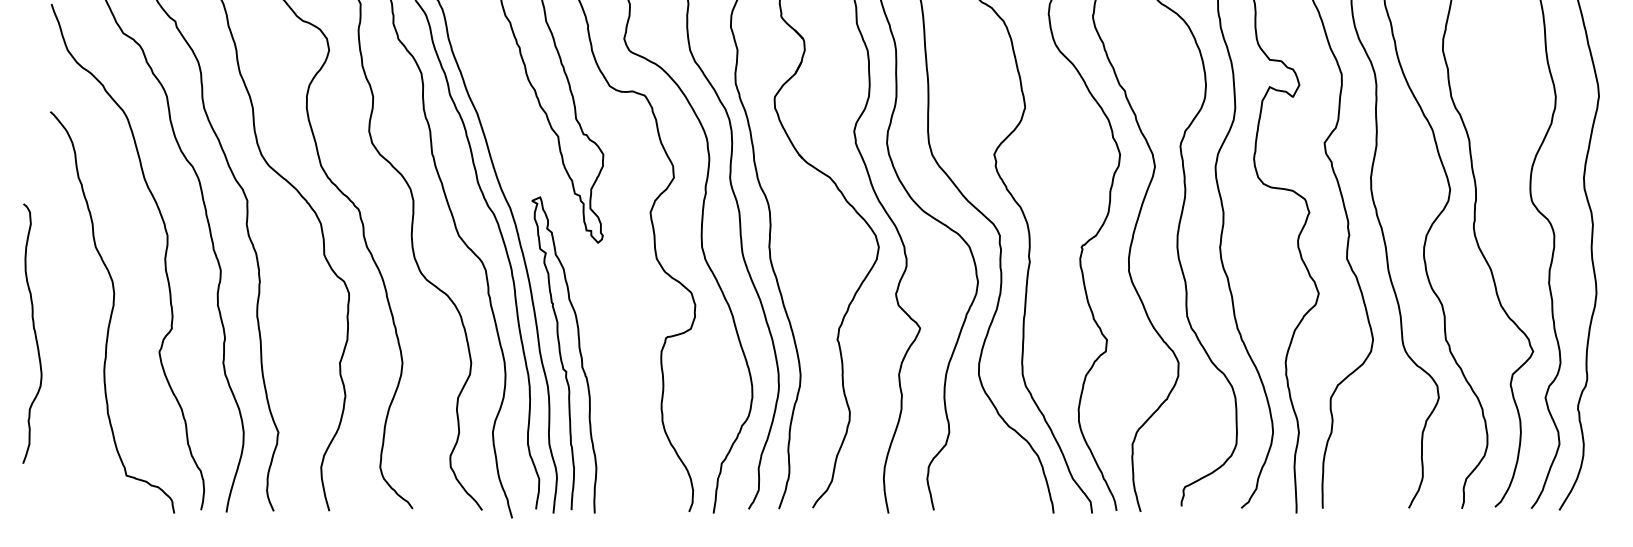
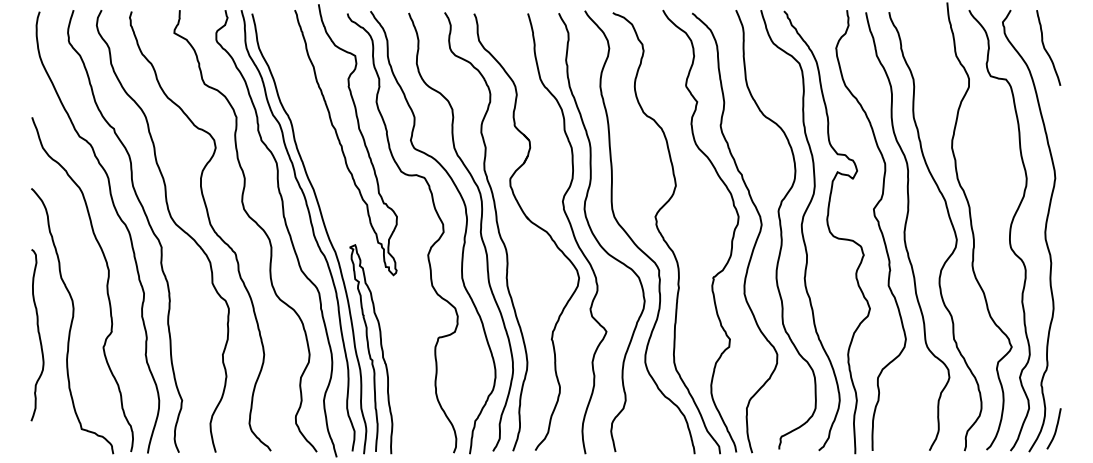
curve: (33, 334) -> (38, 335), moved
curve: (1599, 474) -> (1055, 428), added

